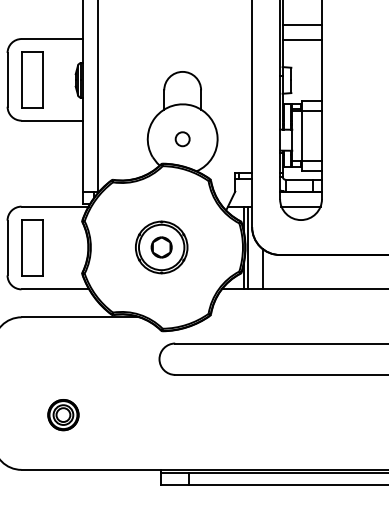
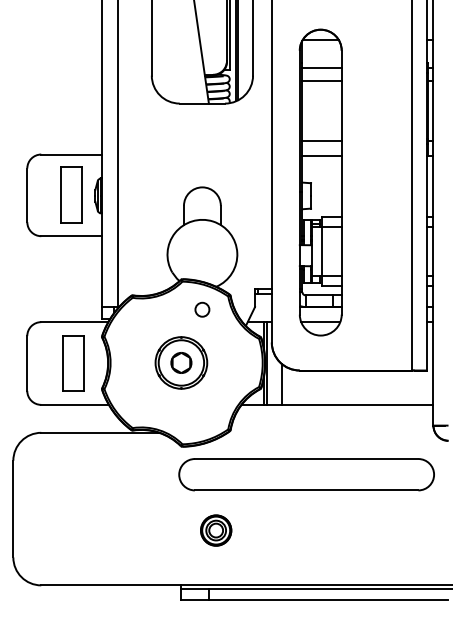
part: (31, 79) -> (71, 194), moved
circle: (182, 139) -> (202, 309), moved
part: (31, 248) -> (73, 363), moved
part: (63, 415) -> (216, 530), moved

